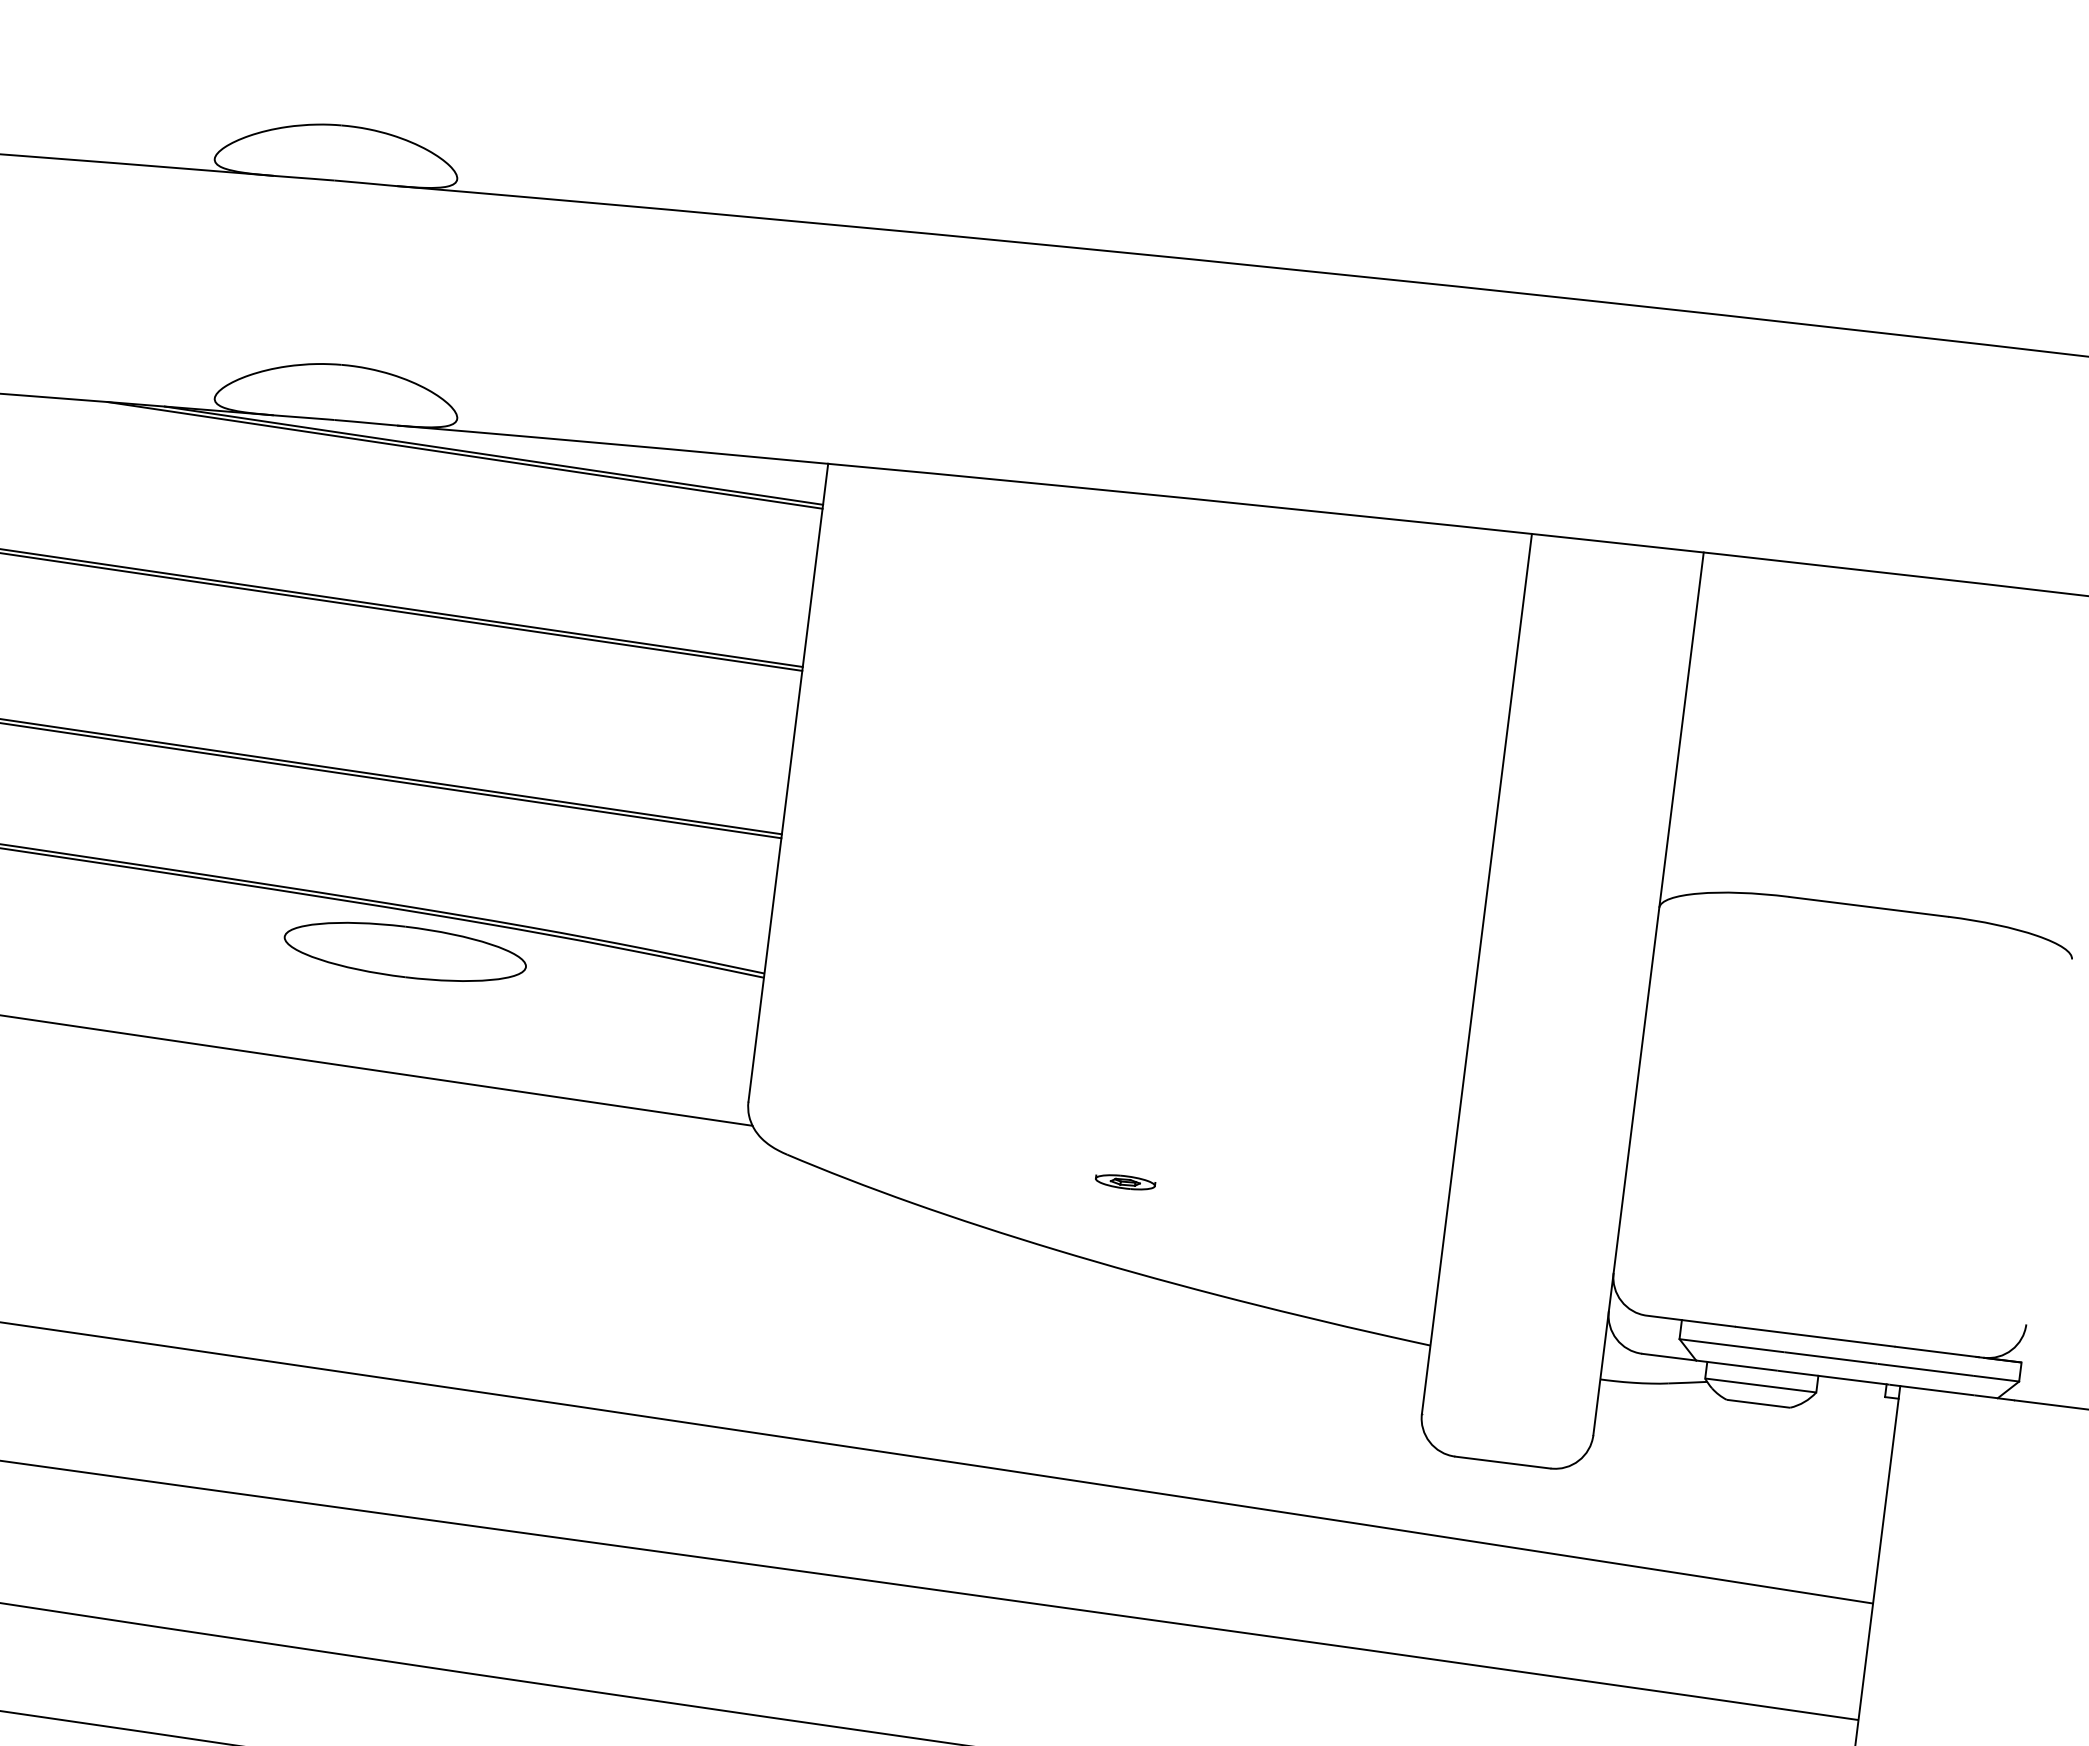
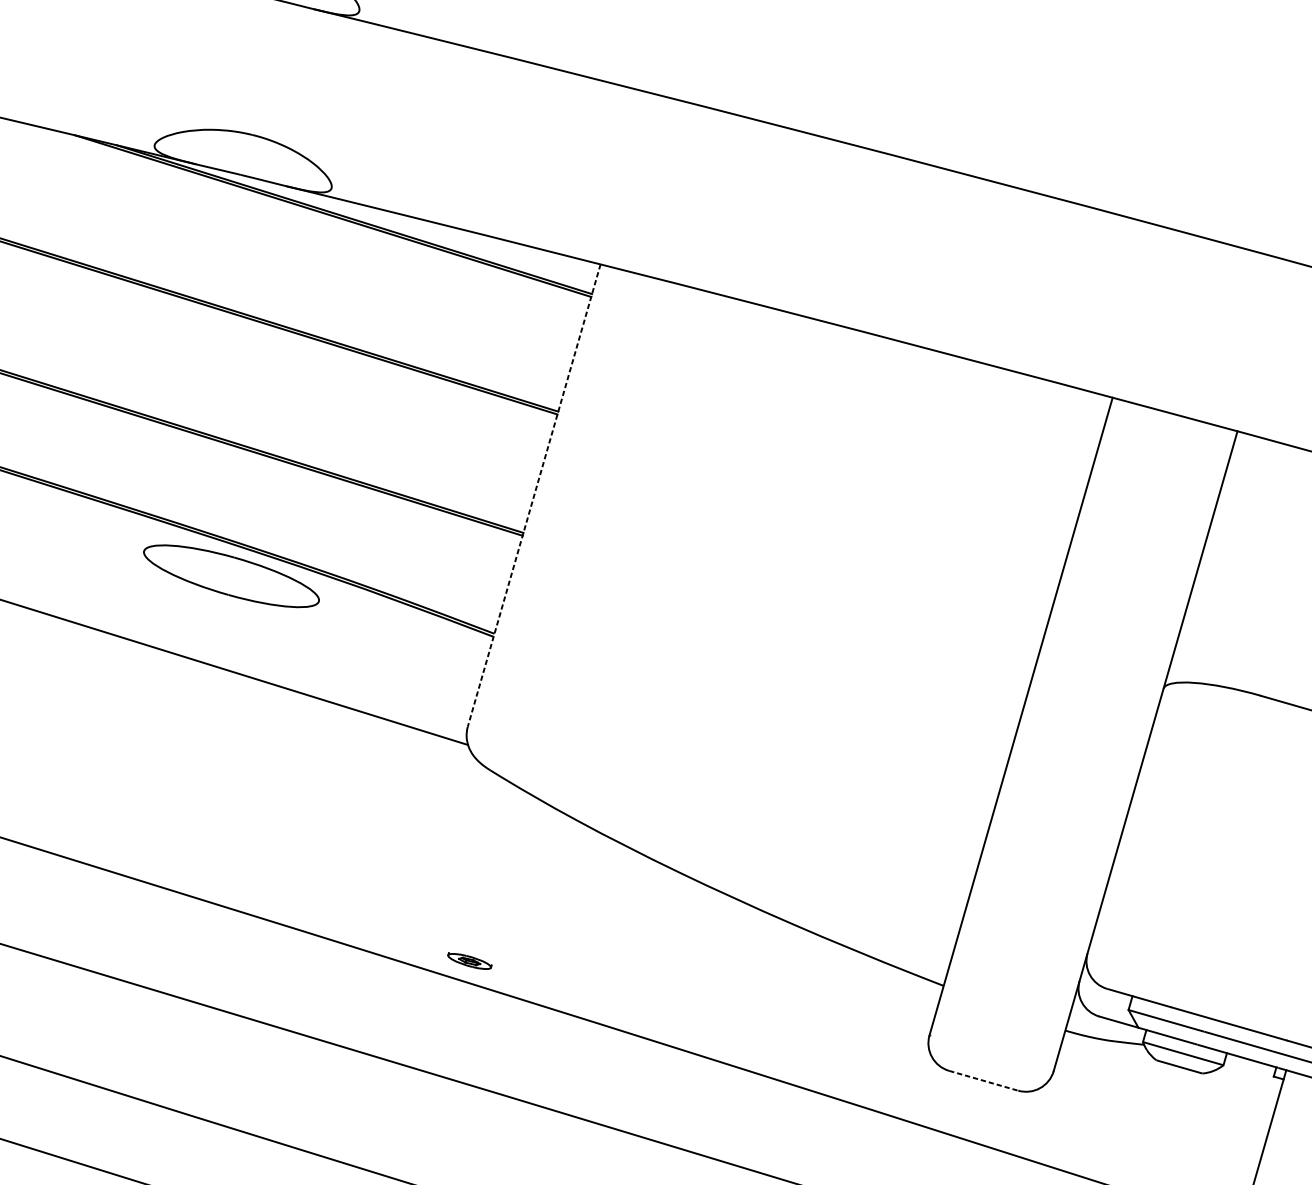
line: (788, 783) -> (534, 496), solid -> dashed
part: (1125, 1182) -> (469, 961), moved
line: (1502, 1462) -> (983, 1080), solid -> dashed

